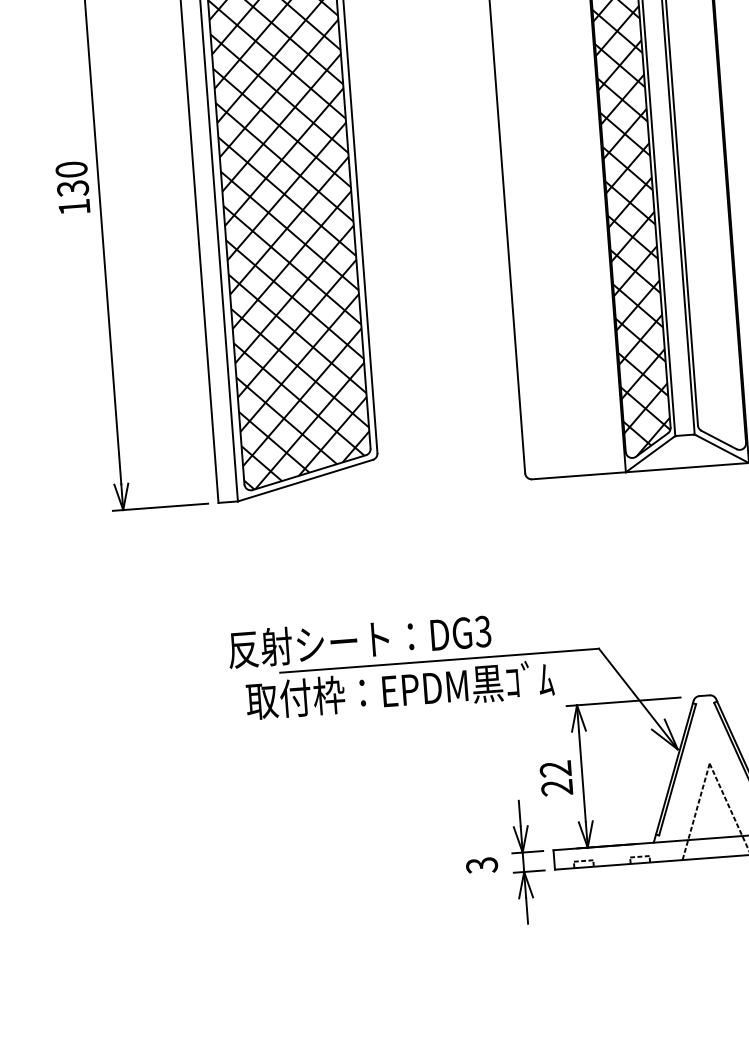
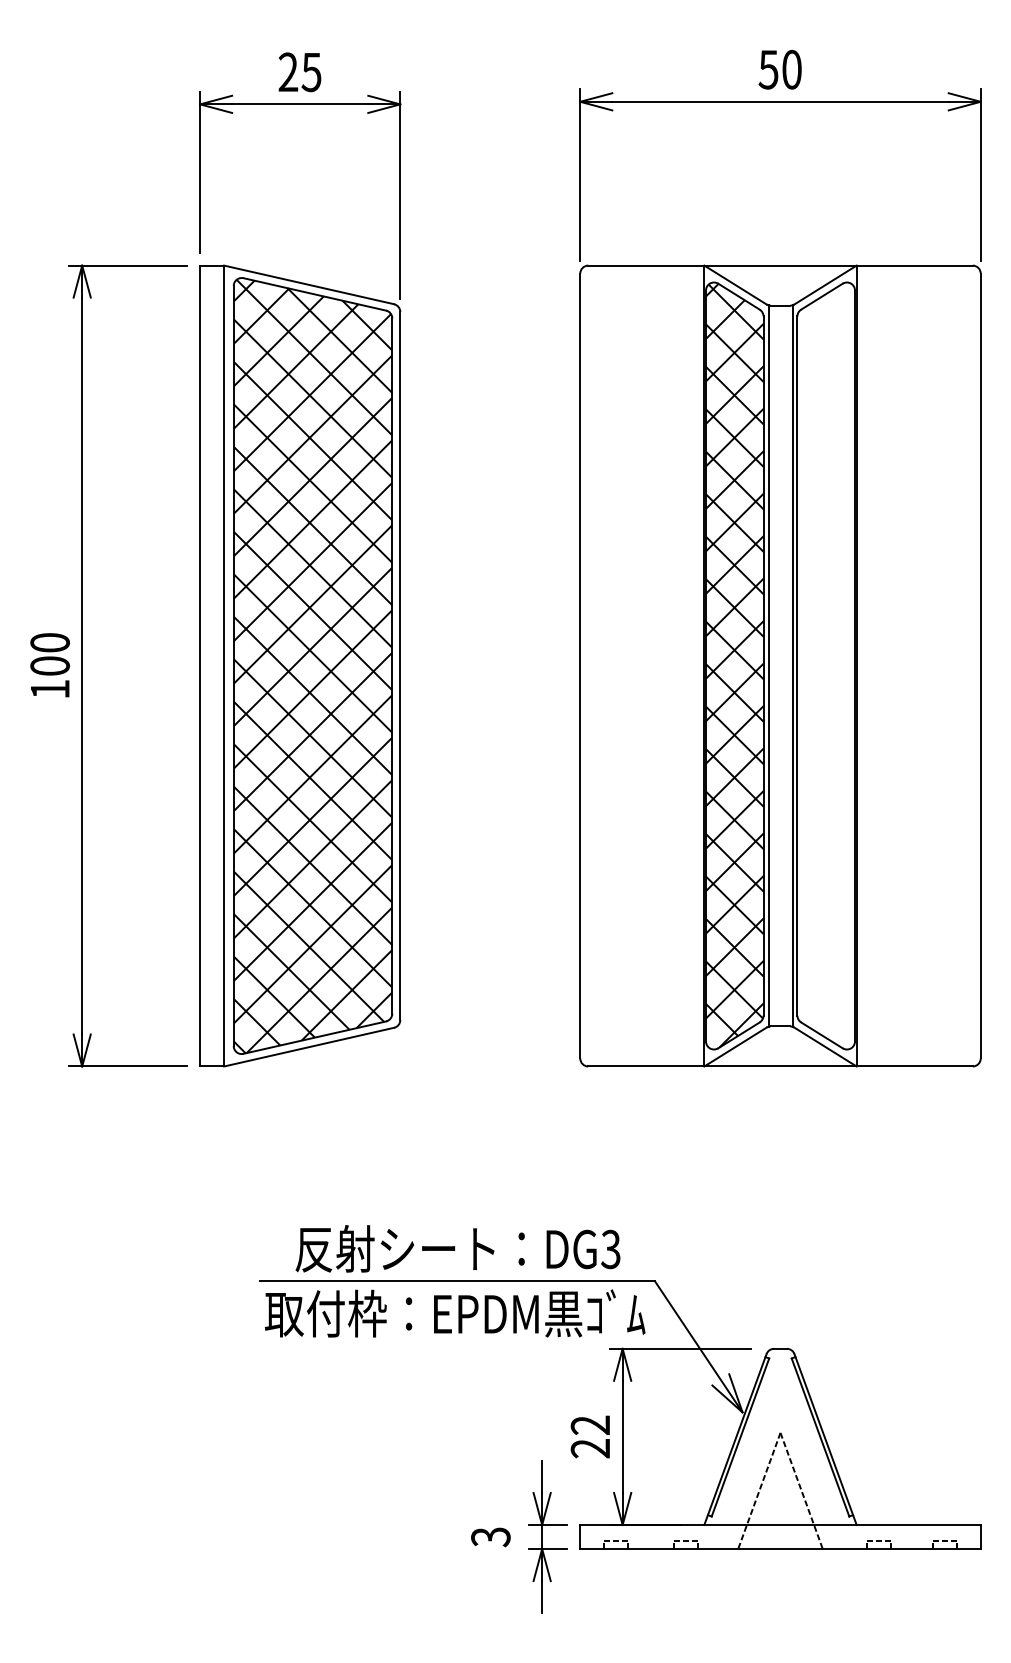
text: (72, 188) -> (49, 666), 130 -> 100
text: (359, 640) -> (457, 1248), moved
text: (399, 689) -> (454, 1313), moved

